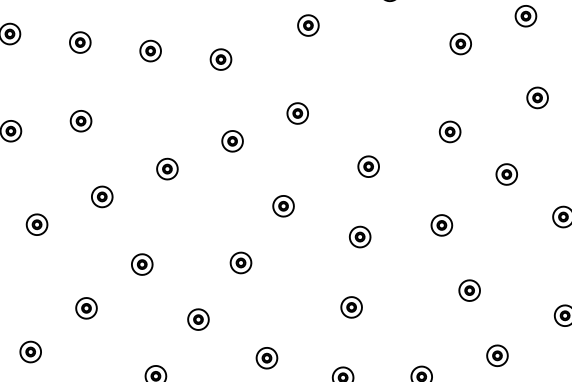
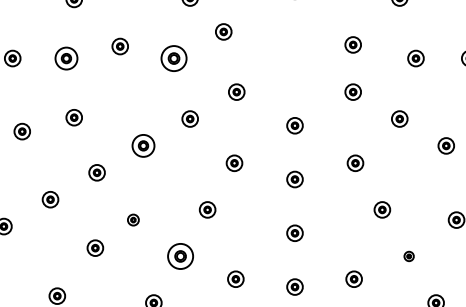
part: (308, 24) -> (223, 31), moved
part: (80, 42) -> (66, 58), size x1.4
part: (459, 43) -> (352, 44), moved
part: (149, 50) -> (119, 46), moved
part: (220, 59) -> (173, 58), size x1.6
part: (167, 168) -> (143, 145), size x1.4
part: (142, 263) -> (133, 219), size x0.7
part: (86, 307) -> (95, 247), moved
part: (198, 319) -> (180, 256), size x1.6
part: (496, 355) -> (408, 256), size x0.6

